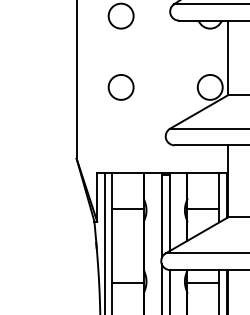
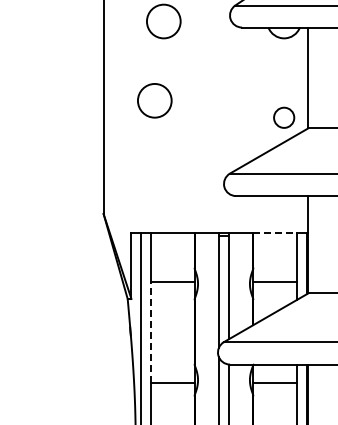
circle: (120, 87) -> (154, 100), moved
circle: (210, 87) -> (284, 117), size x0.6
line: (203, 173) -> (274, 233), solid -> dashed
line: (112, 246) -> (151, 332), solid -> dashed

